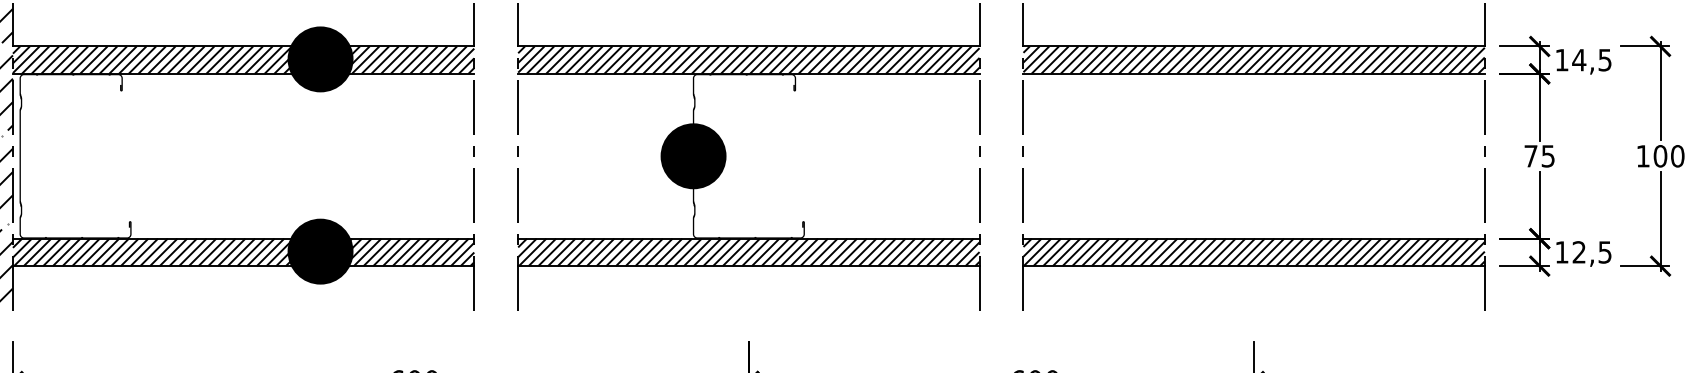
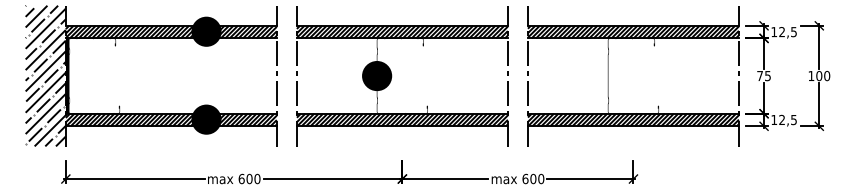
text: (1577, 61) -> (781, 32), 14,5 -> 12,5
fill: (14, 155) -> (66, 75), added
fill: (1254, 155) -> (633, 75), added

